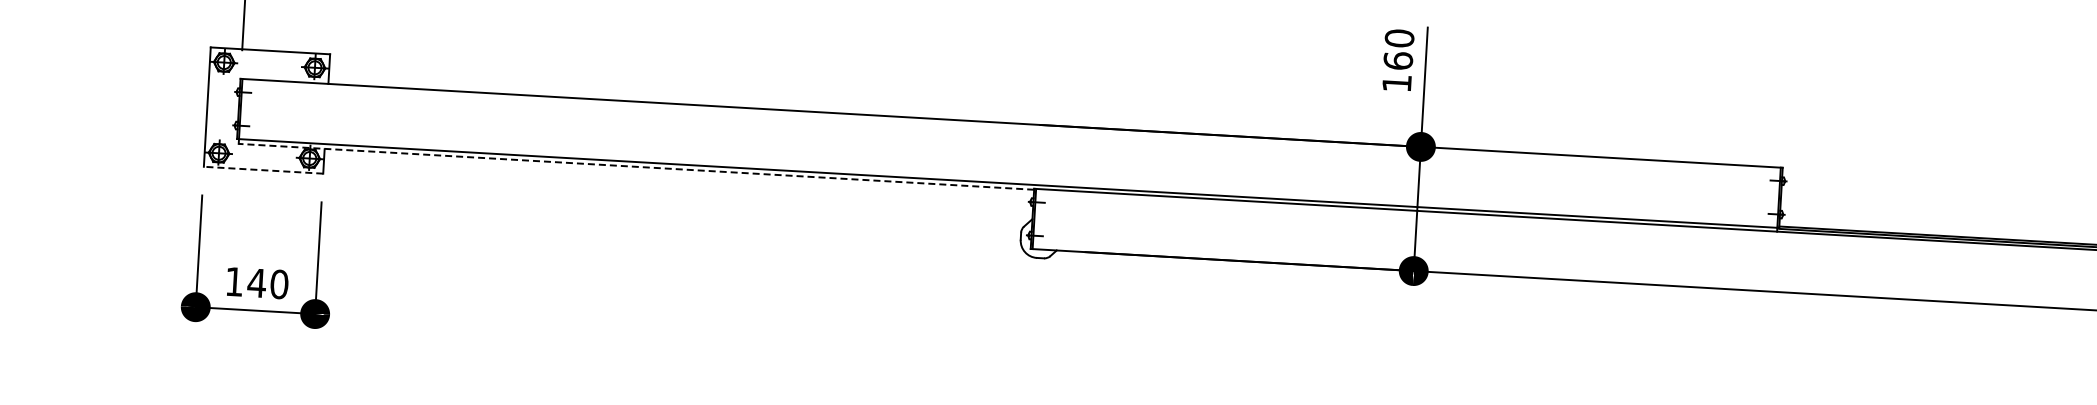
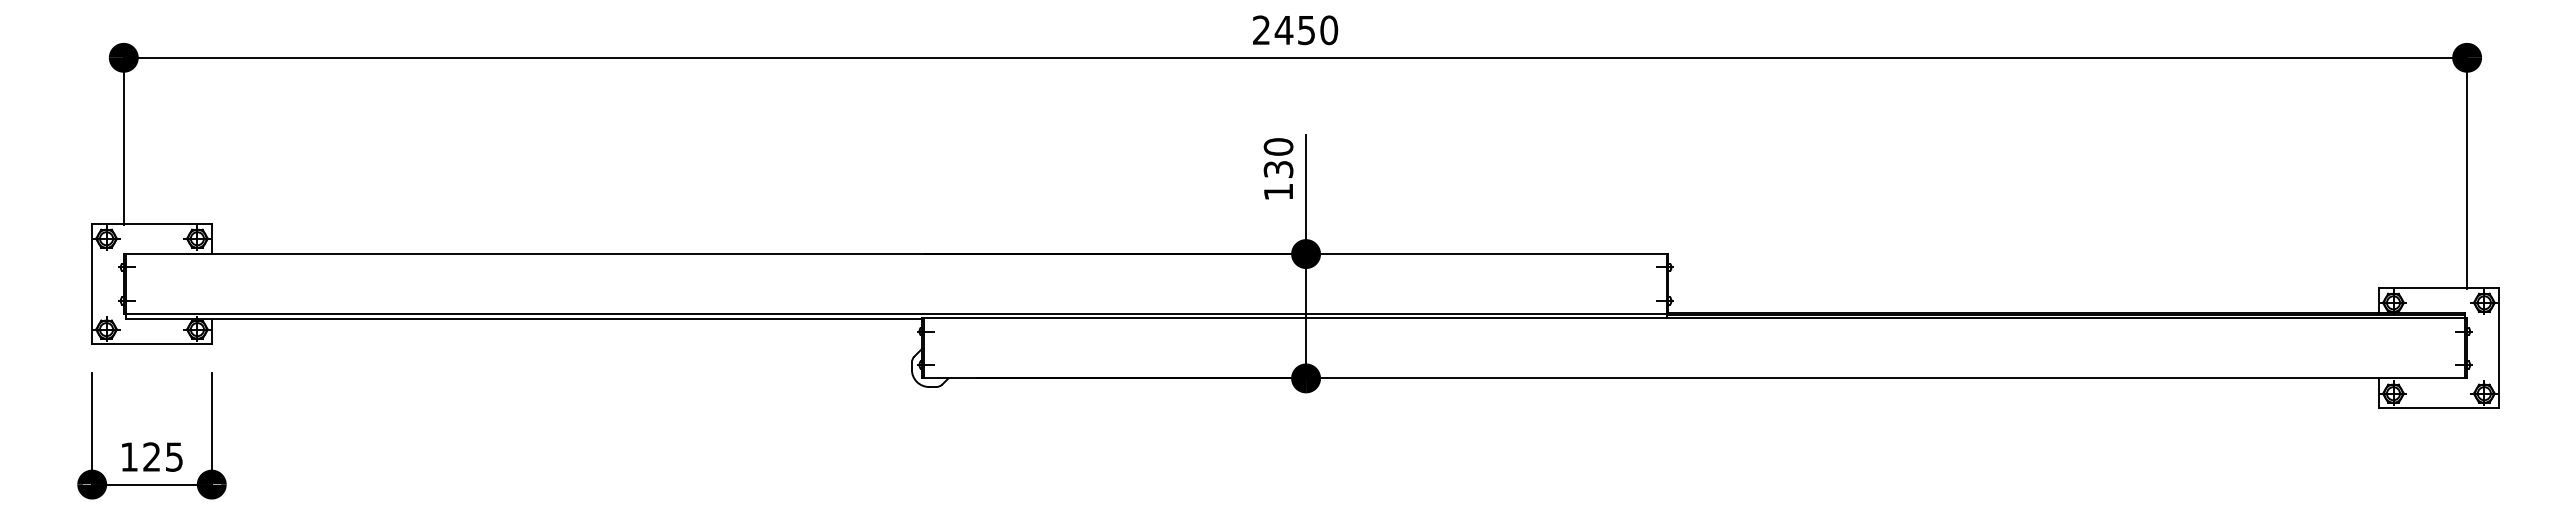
text: (1398, 60) -> (1278, 169), 160 -> 130
line: (635, 167) -> (523, 319), dashed -> solid
line: (264, 169) -> (152, 343), dashed -> solid
text: (267, 283) -> (162, 456), 140 -> 125

